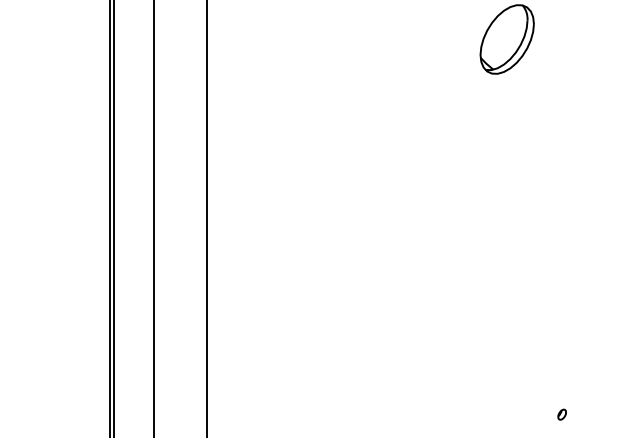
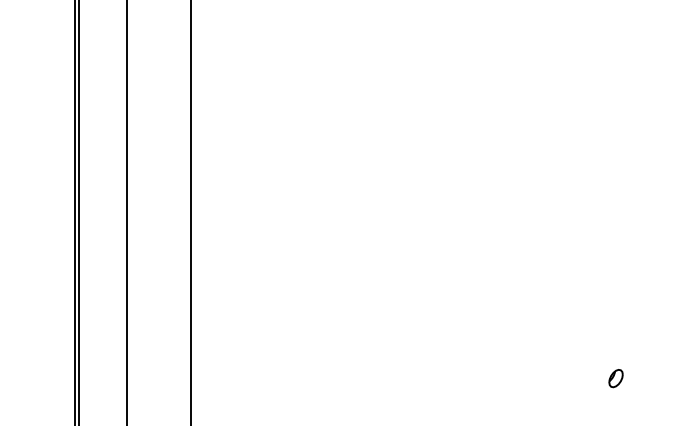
part: (561, 414) -> (615, 378), size x1.43

